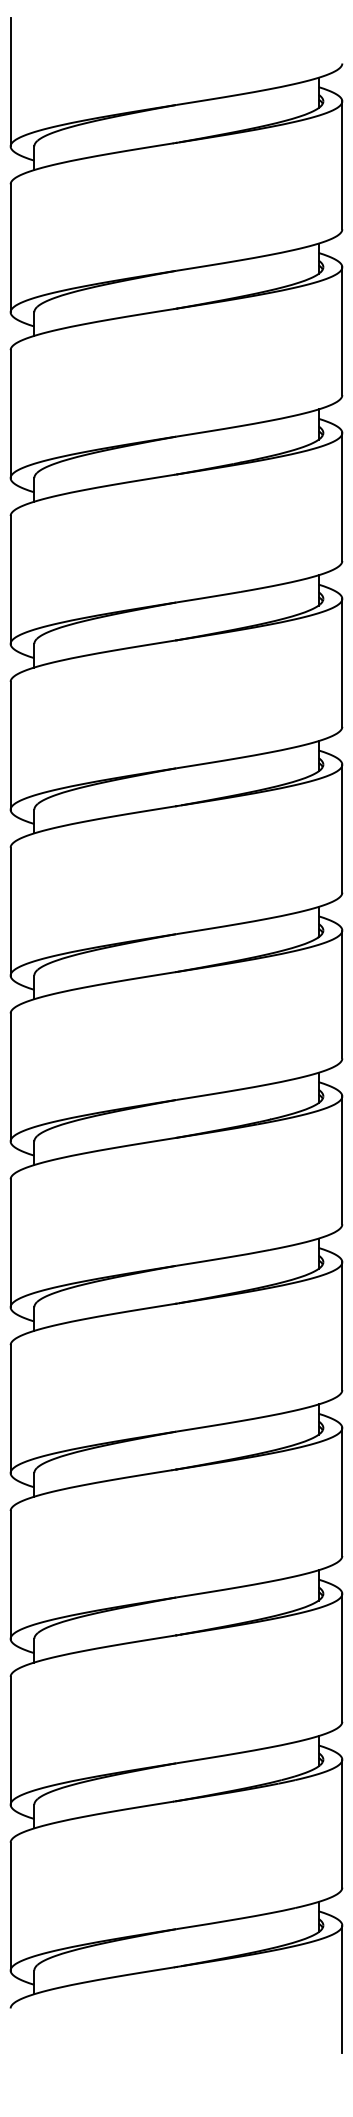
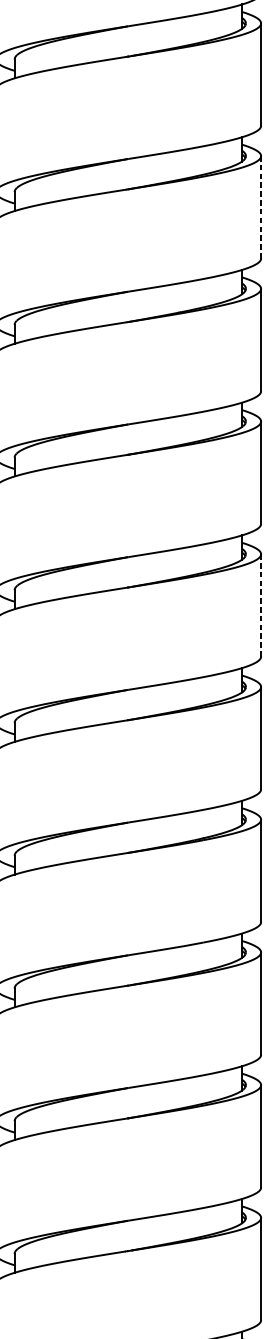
line: (342, 331) -> (261, 207), solid -> dashed
line: (342, 828) -> (261, 605), solid -> dashed

